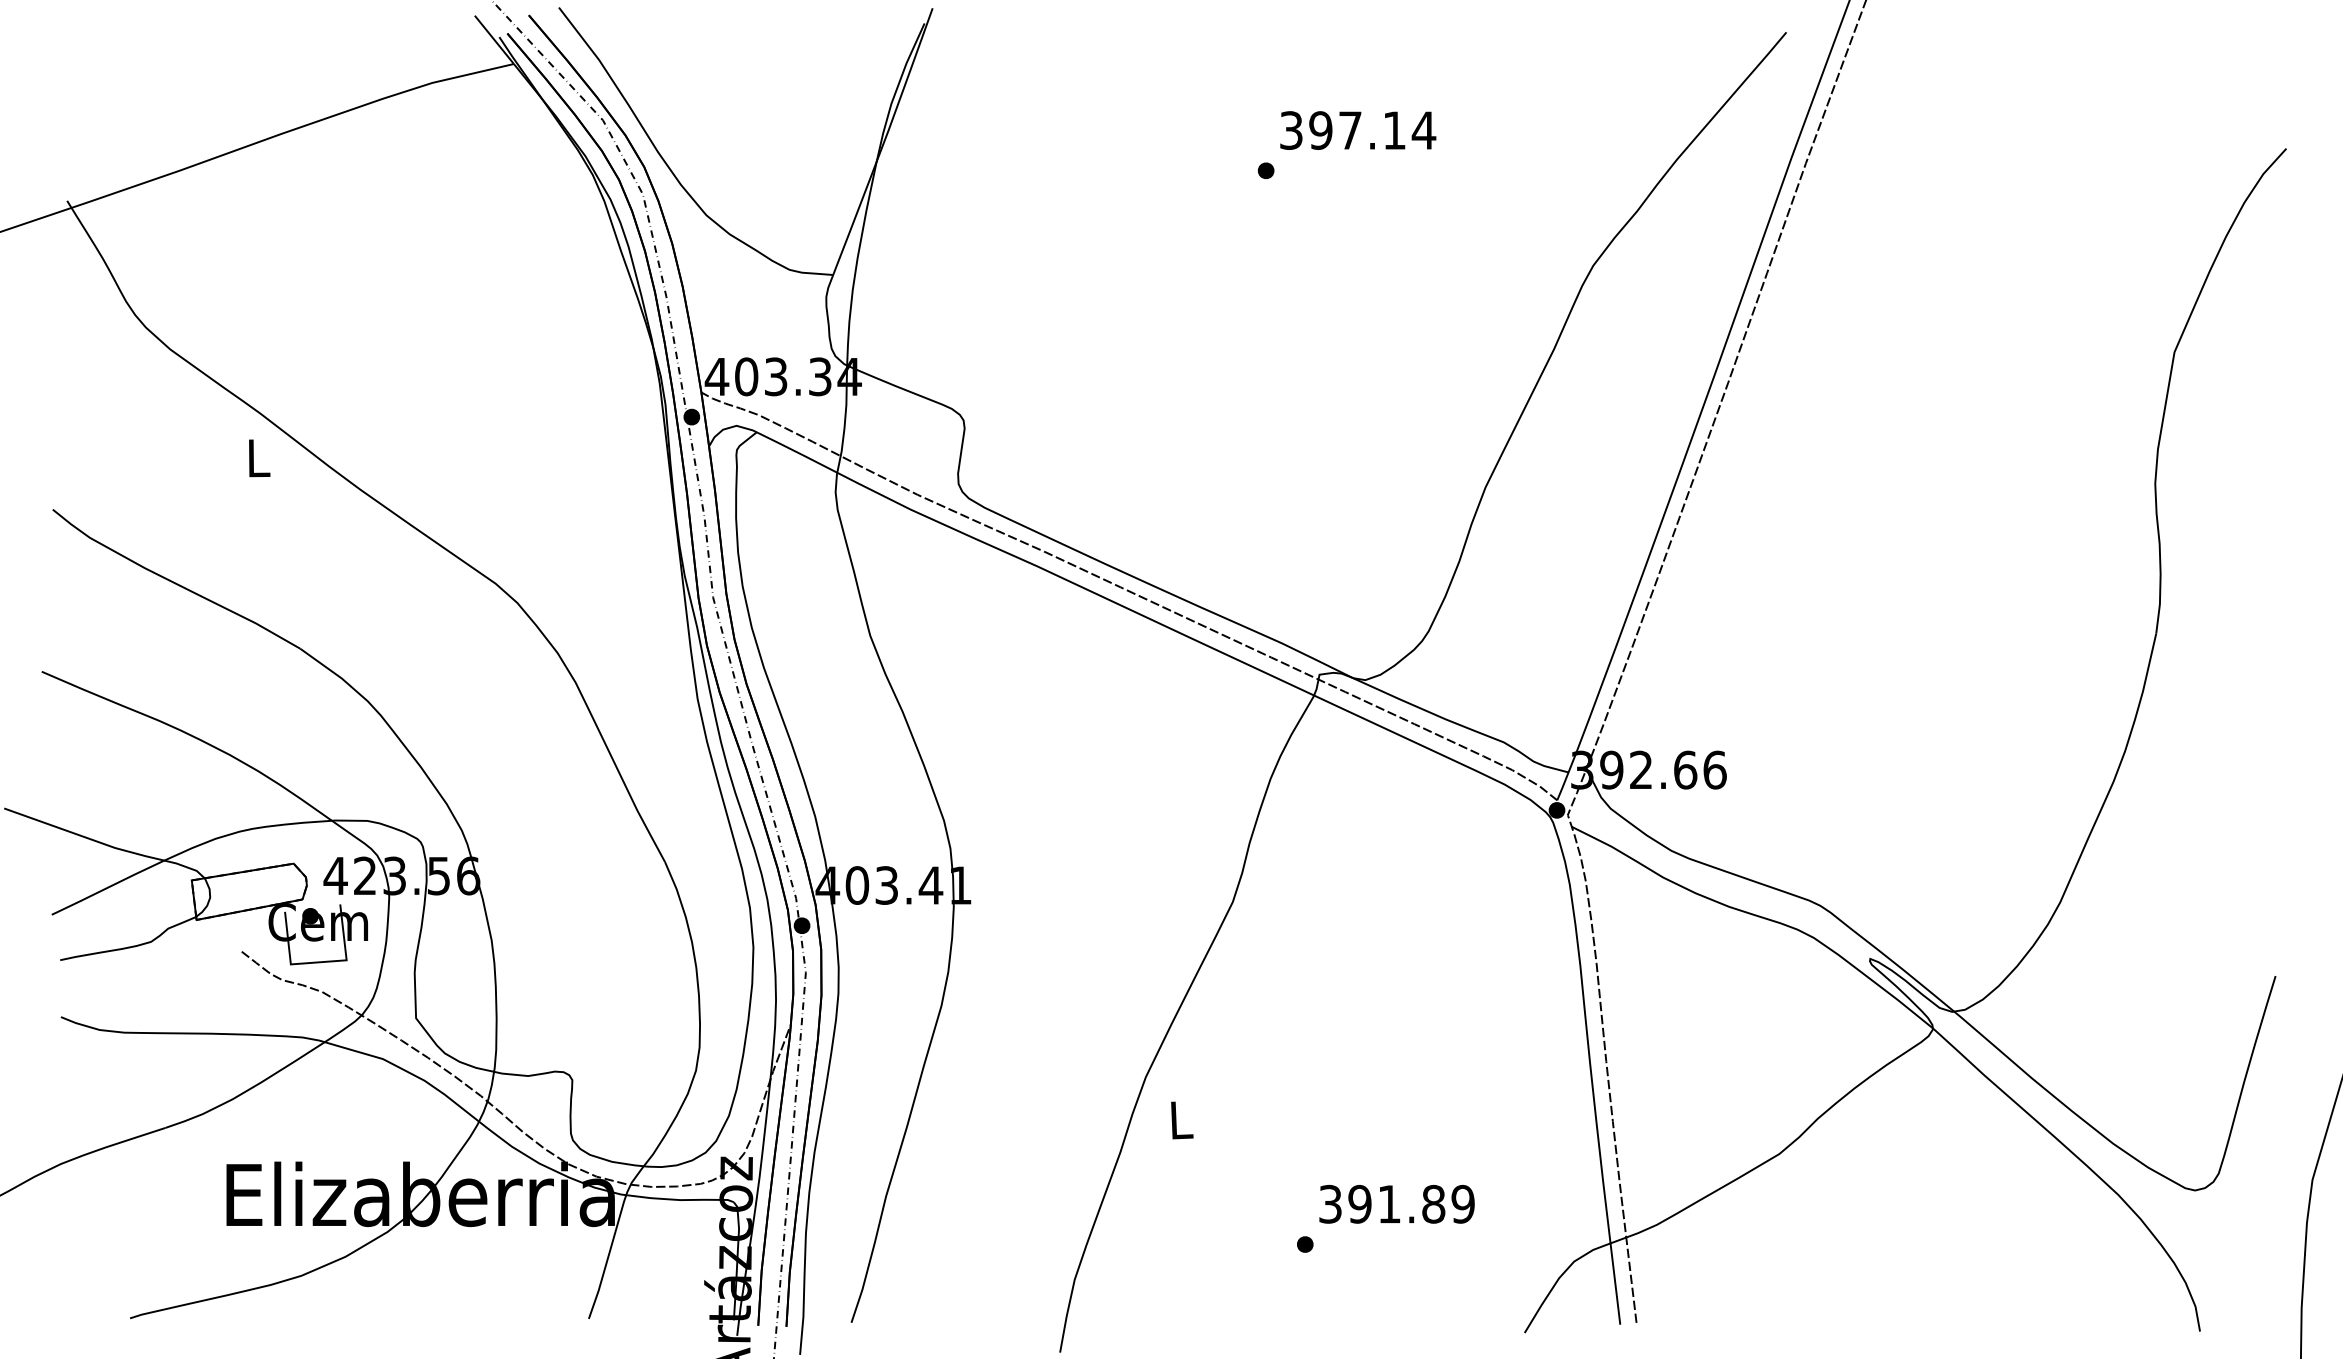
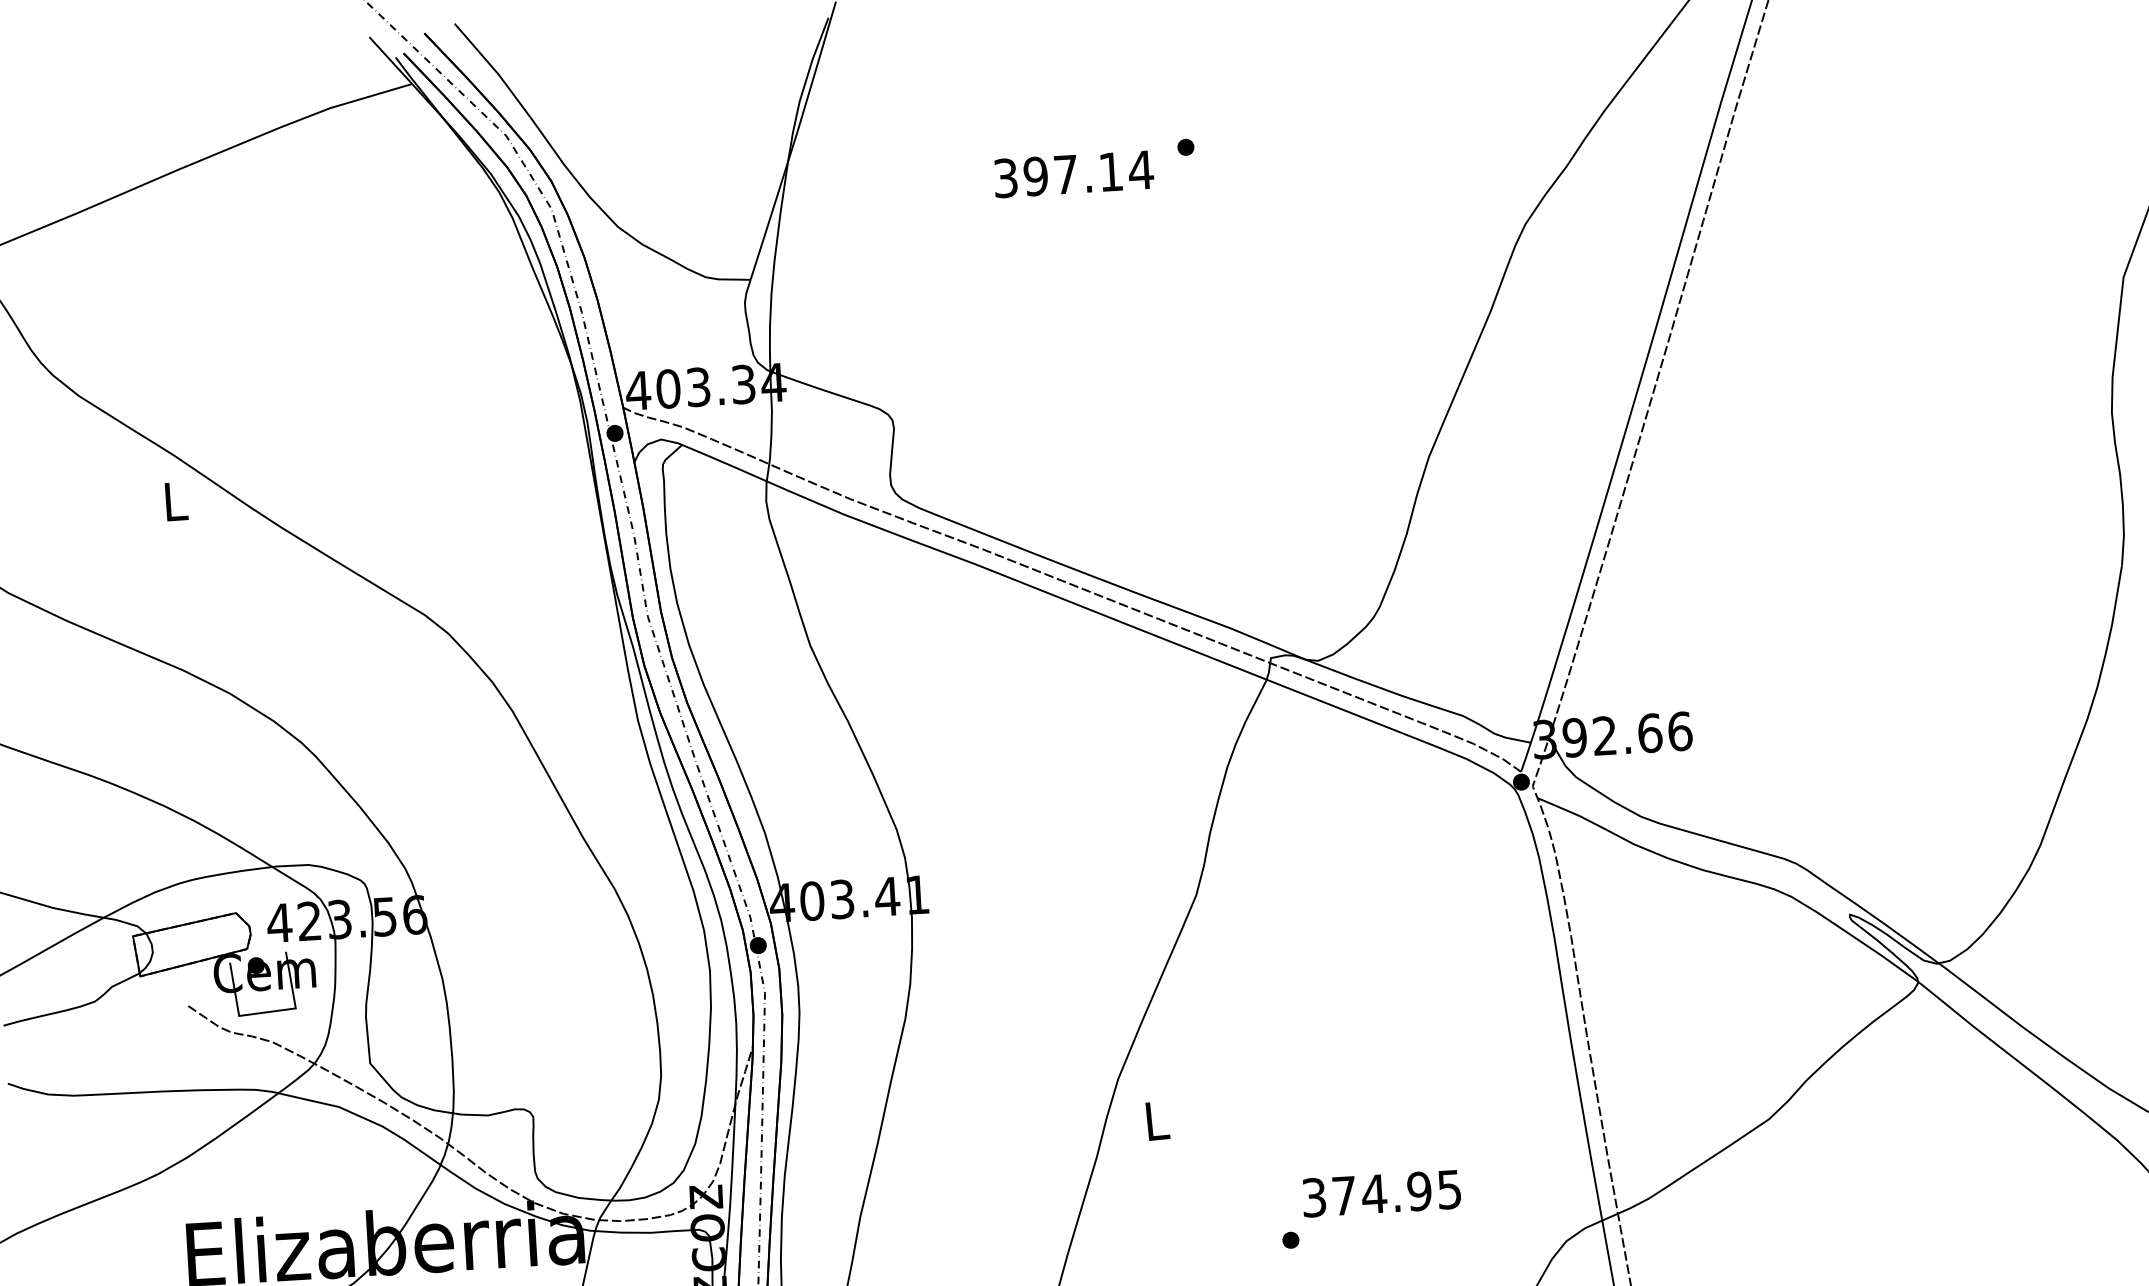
text: (1358, 130) -> (1074, 174), moved
text: (1411, 1203) -> (1396, 1191), 391.89 -> 374.95

